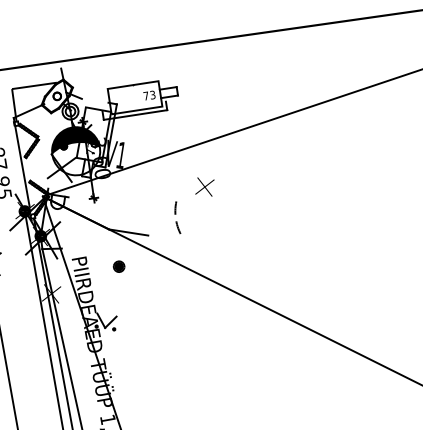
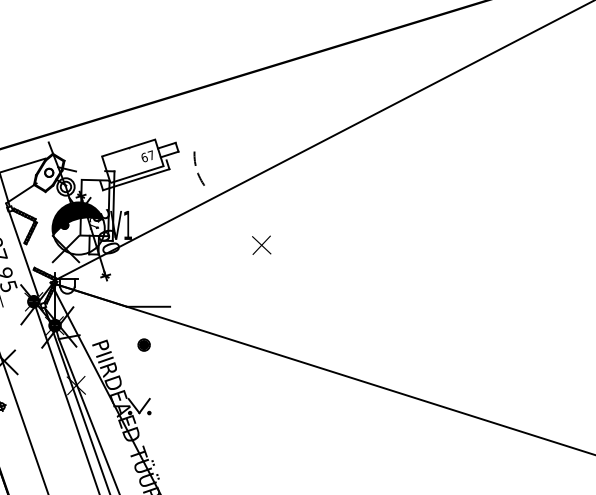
text: (149, 95) -> (147, 156), 73 -> 67
part: (204, 186) -> (261, 244), moved
arc: (176, 214) -> (196, 165), moved

